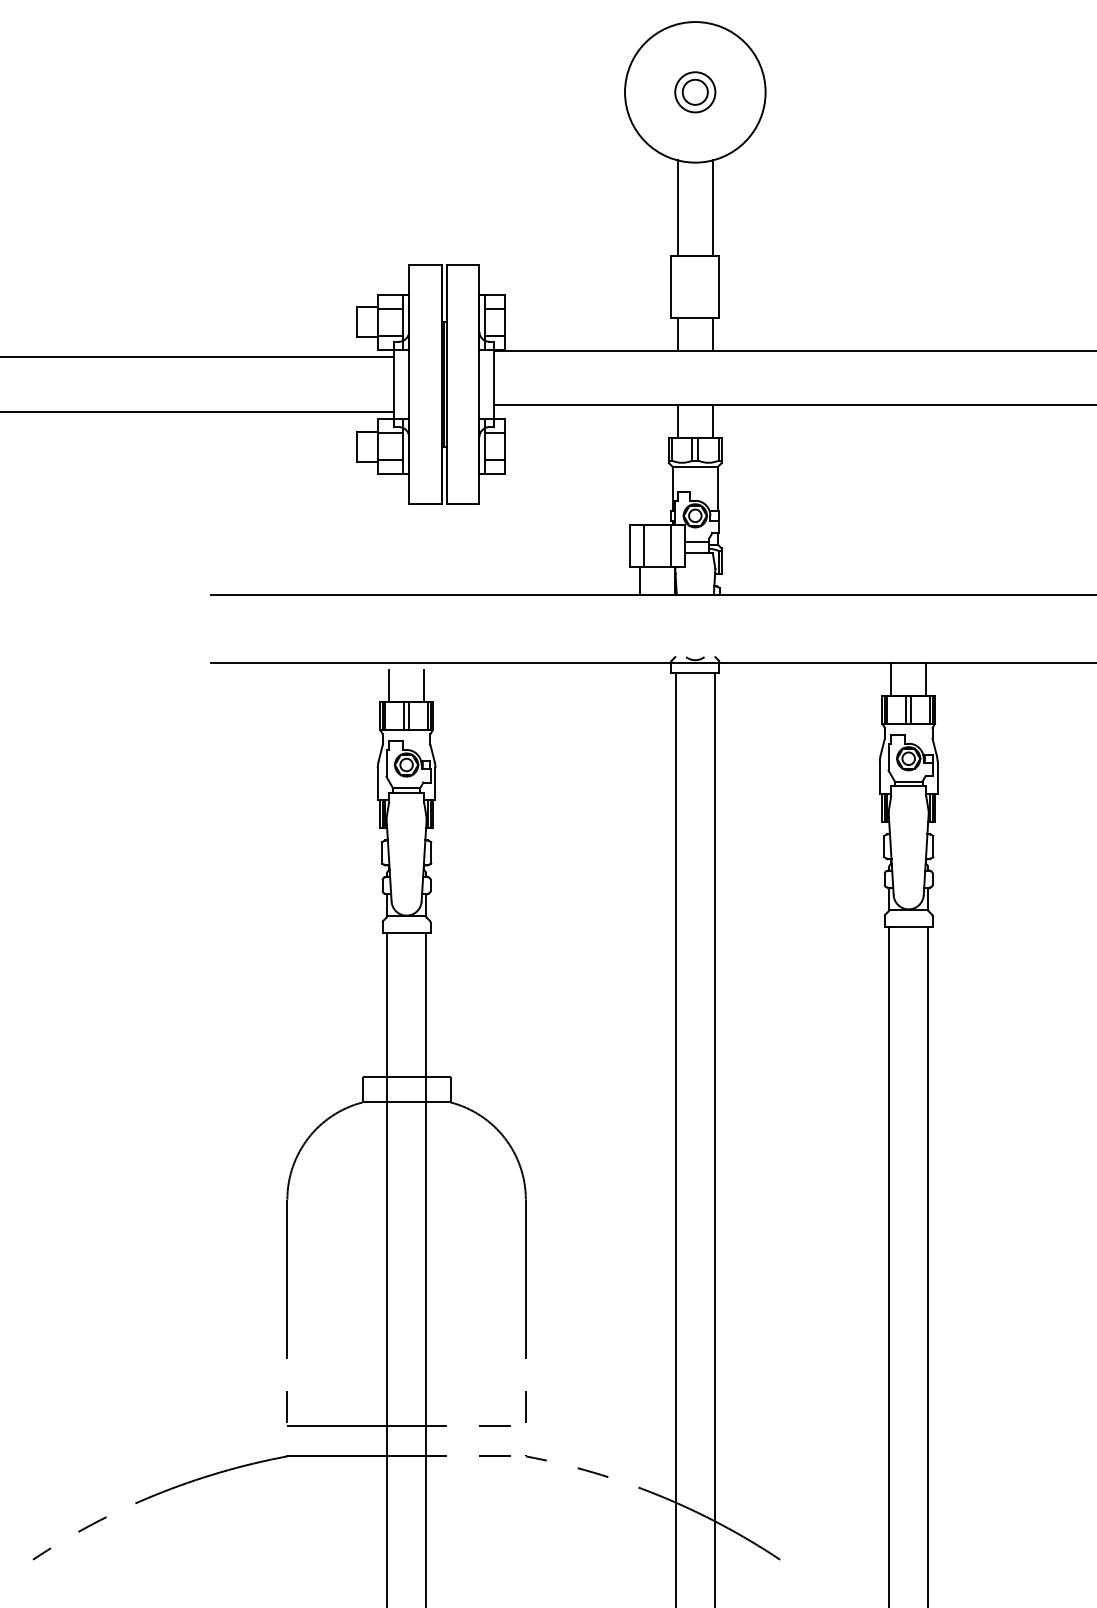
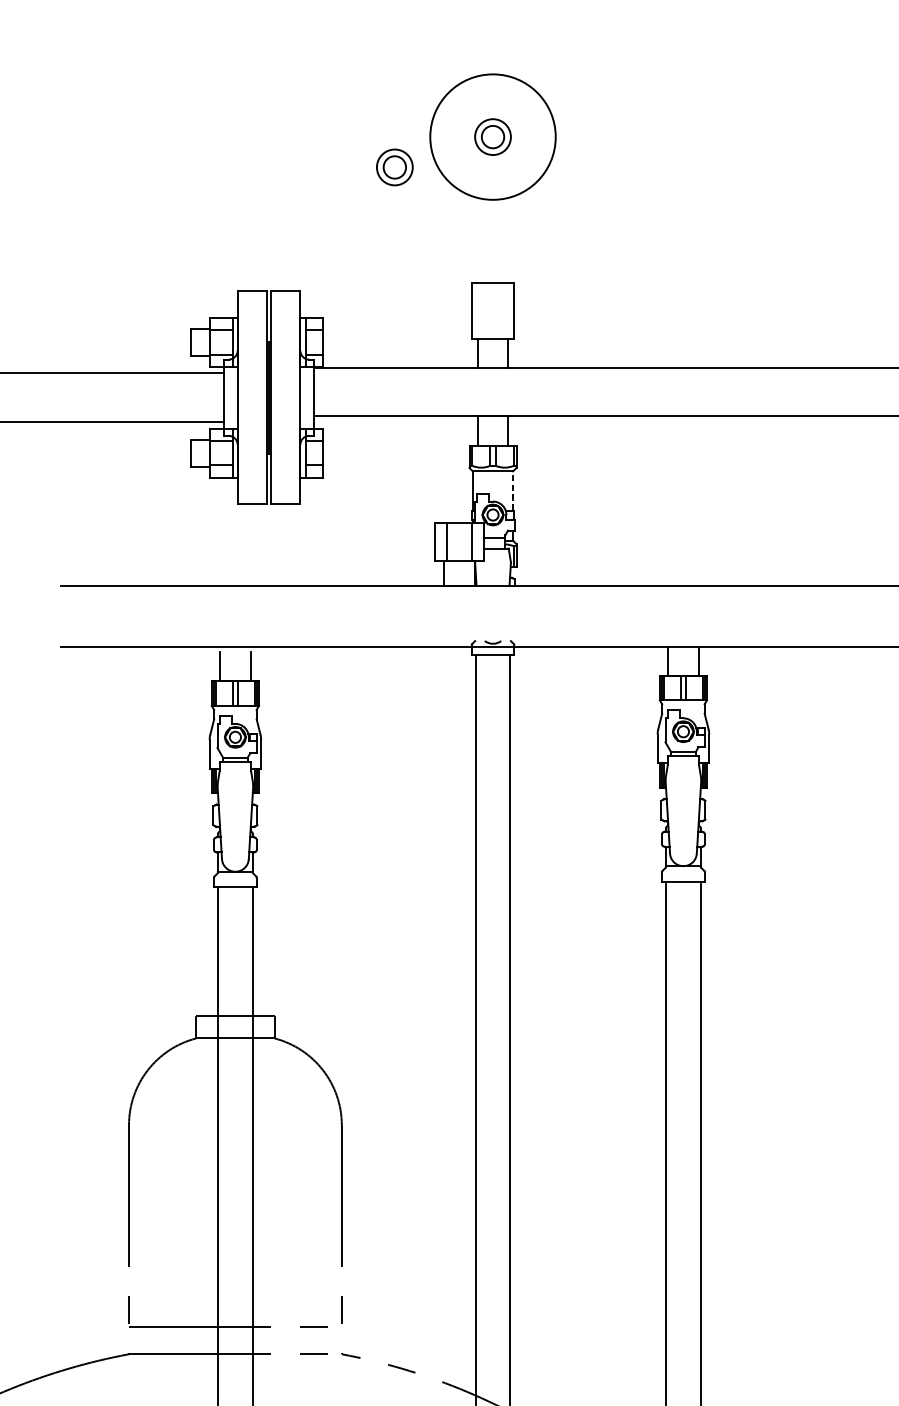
part: (585, 126) -> (395, 167), added
line: (678, 207) -> (478, 239), removed
line: (712, 207) -> (508, 239), removed
line: (717, 488) -> (512, 490), solid -> dashed

